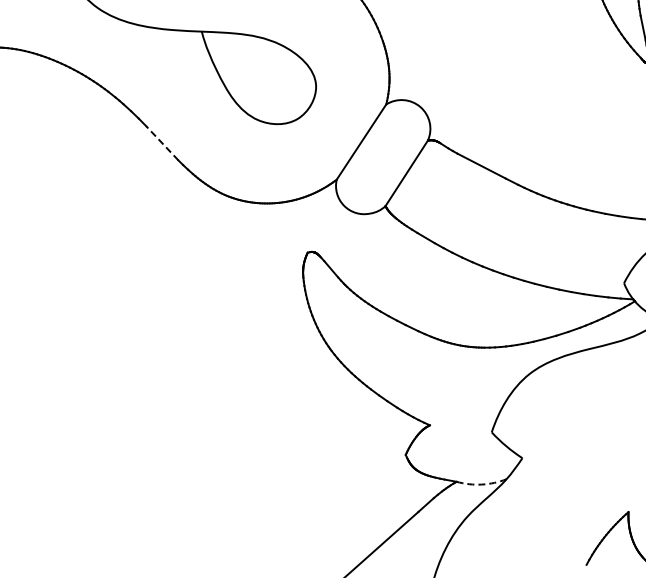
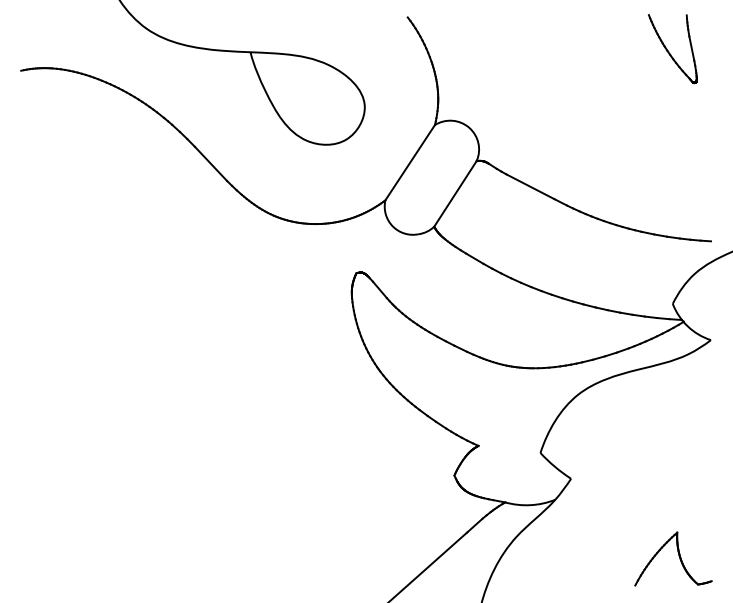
line: (162, 142) -> (211, 163), dashed -> solid
arc: (481, 484) -> (530, 505), dashed -> solid

